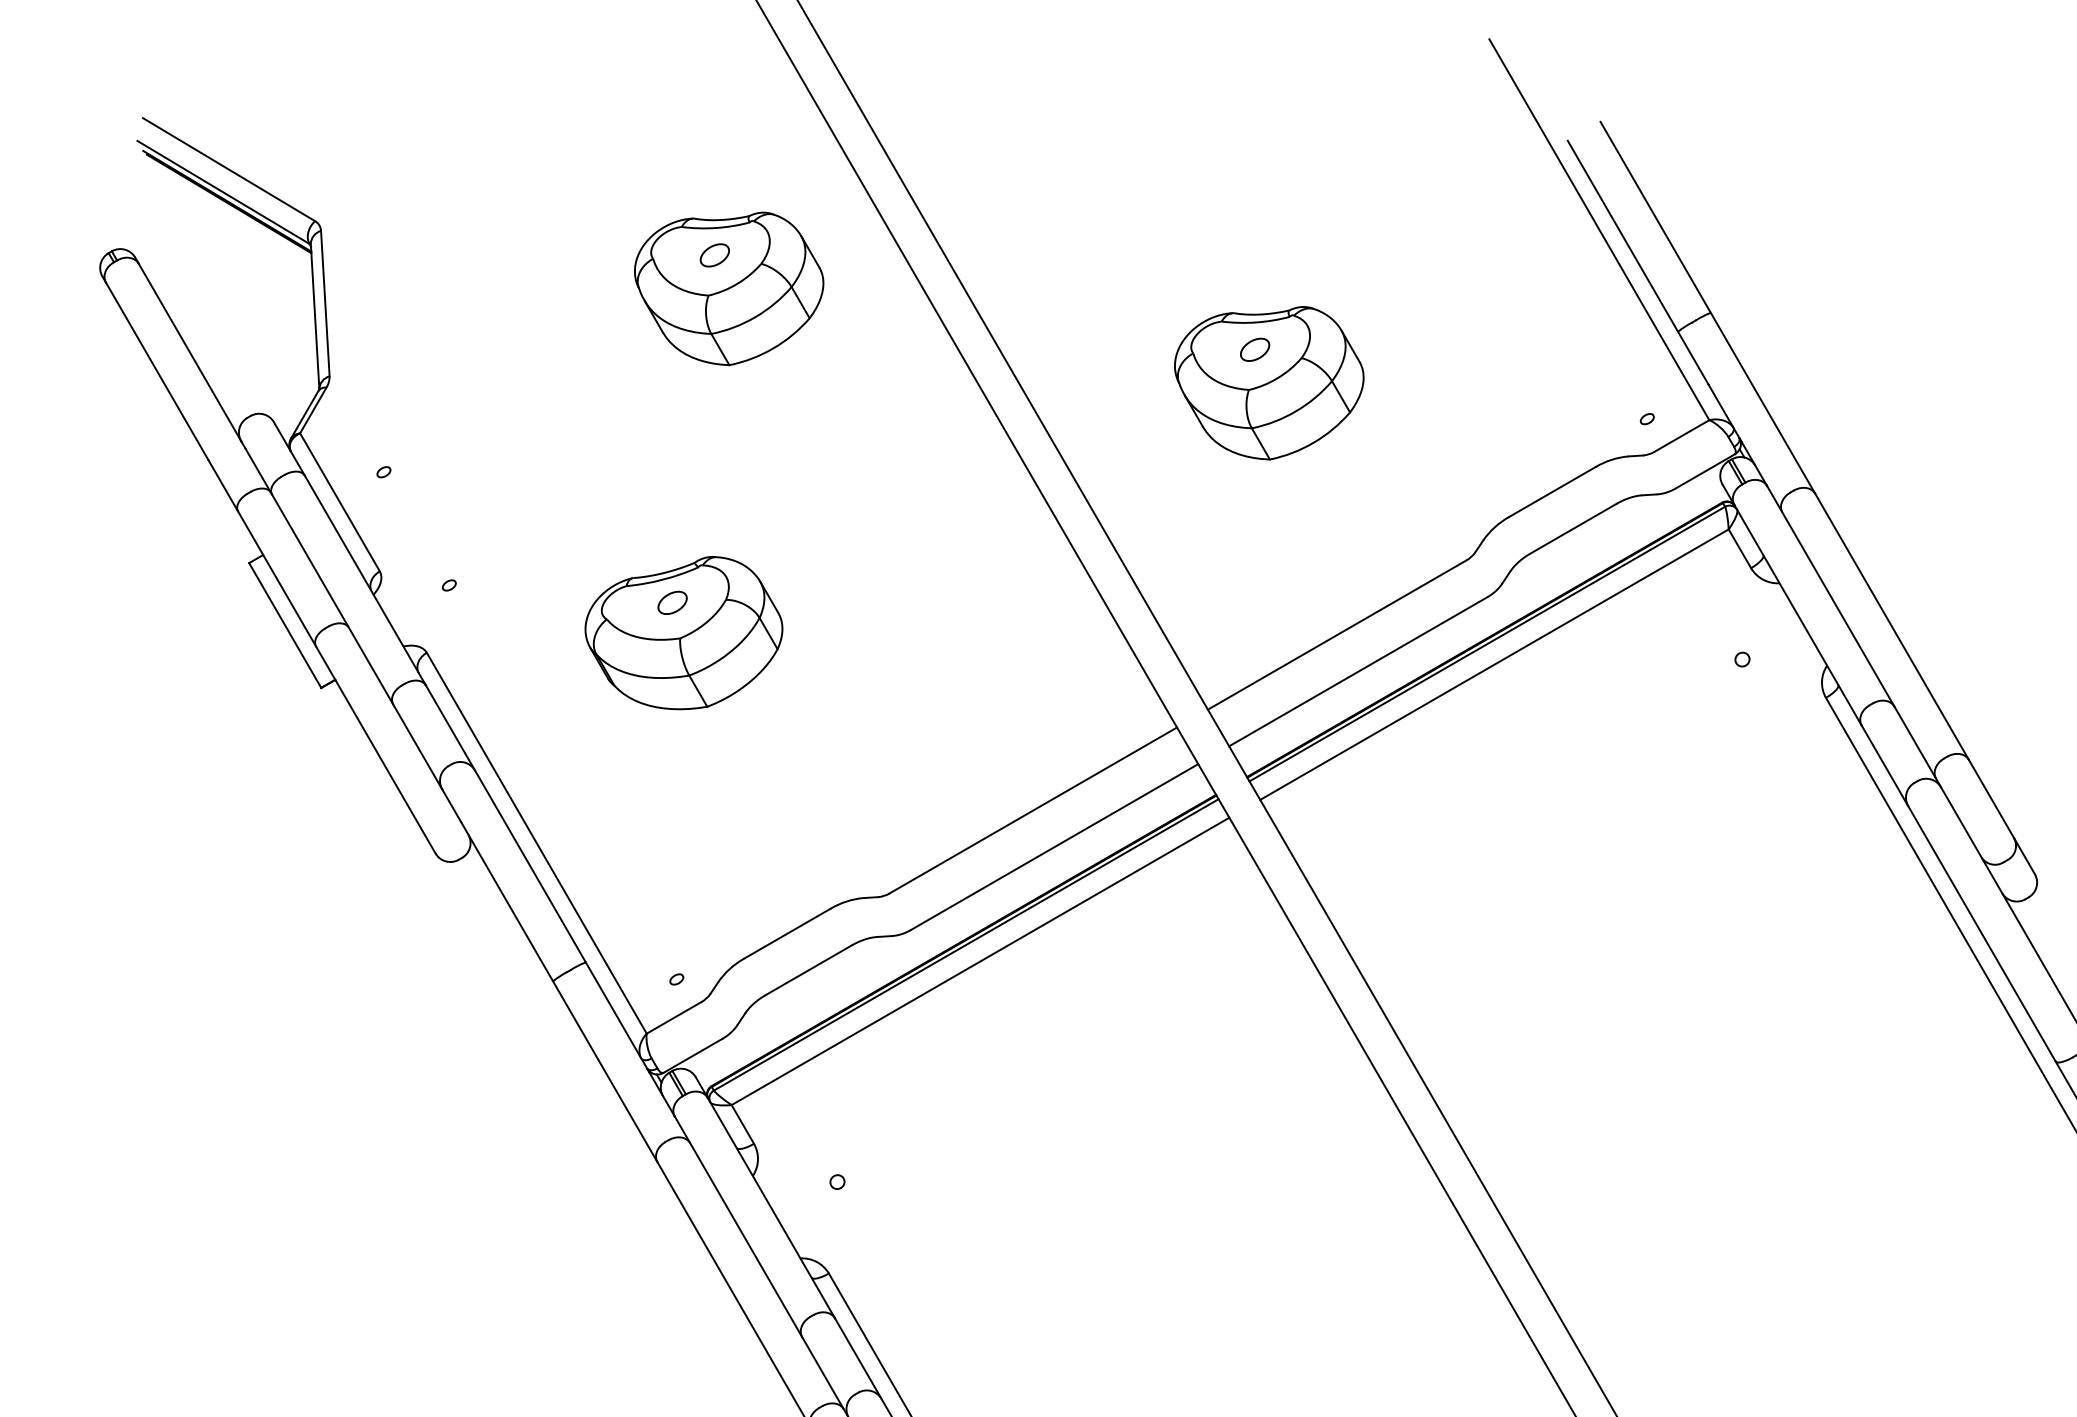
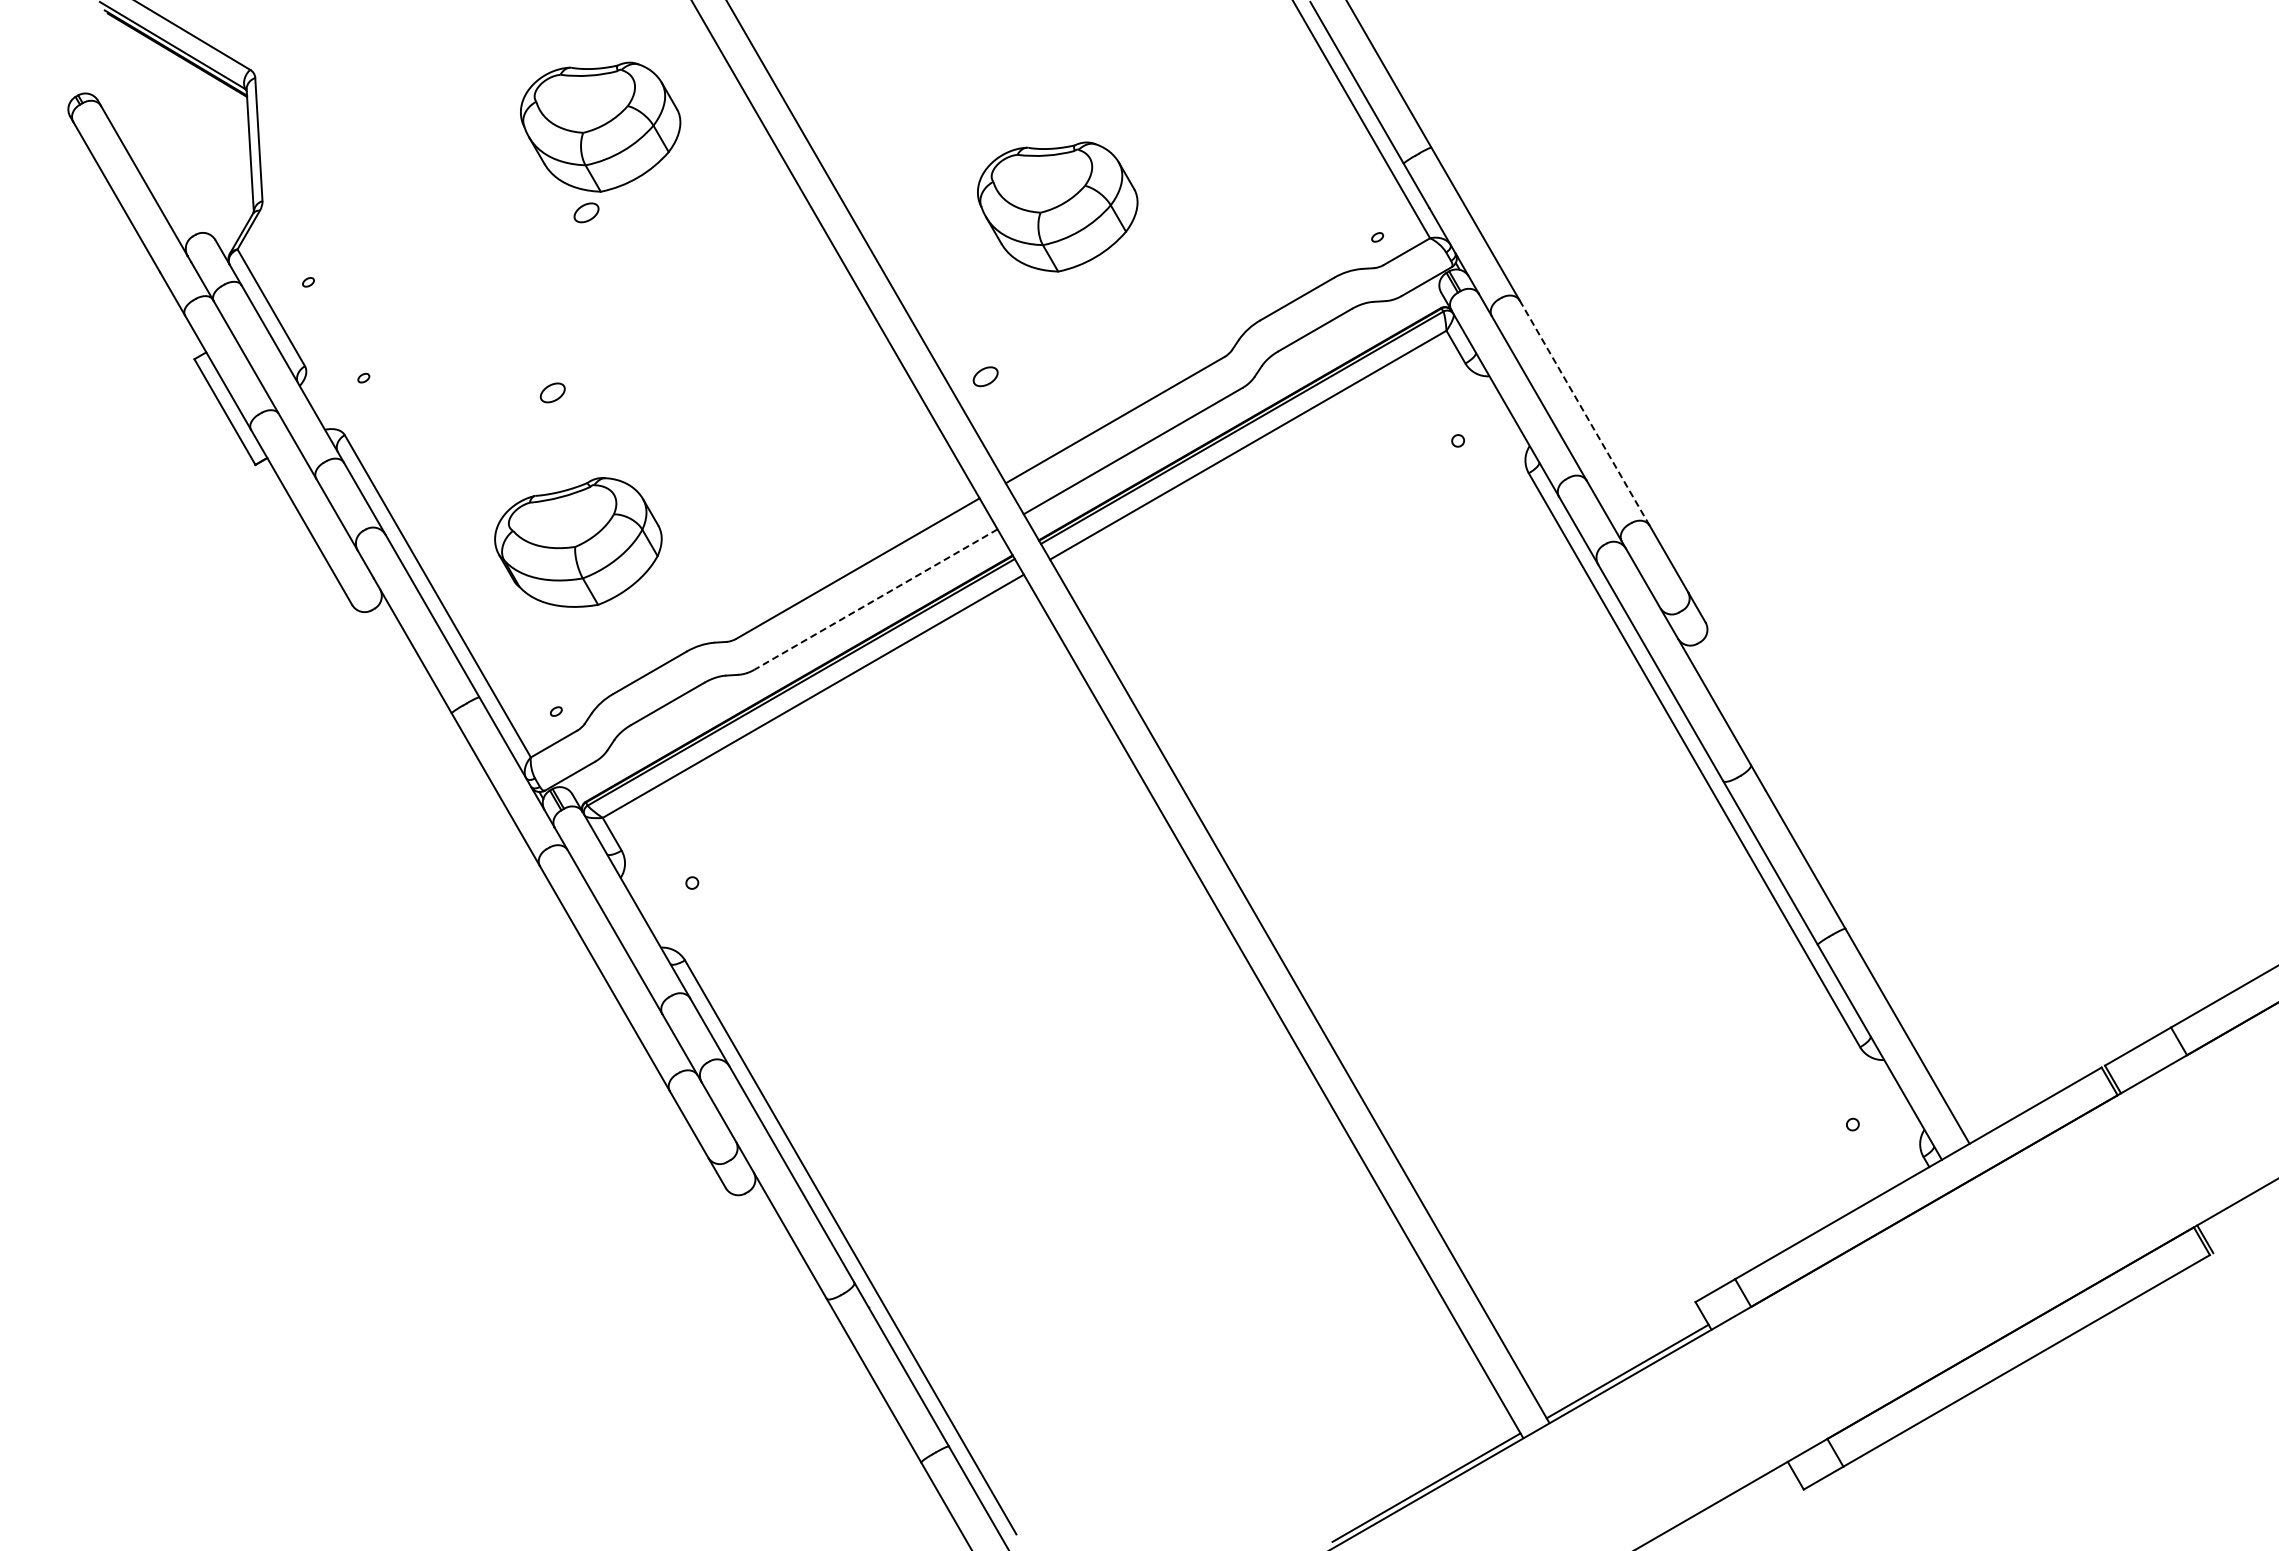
part: (714, 254) -> (586, 212), moved
part: (1254, 349) -> (985, 376), moved
line: (1891, 627) -> (1584, 413), solid -> dashed
part: (684, 633) -> (578, 542), moved
line: (1053, 847) -> (875, 599), solid -> dashed

